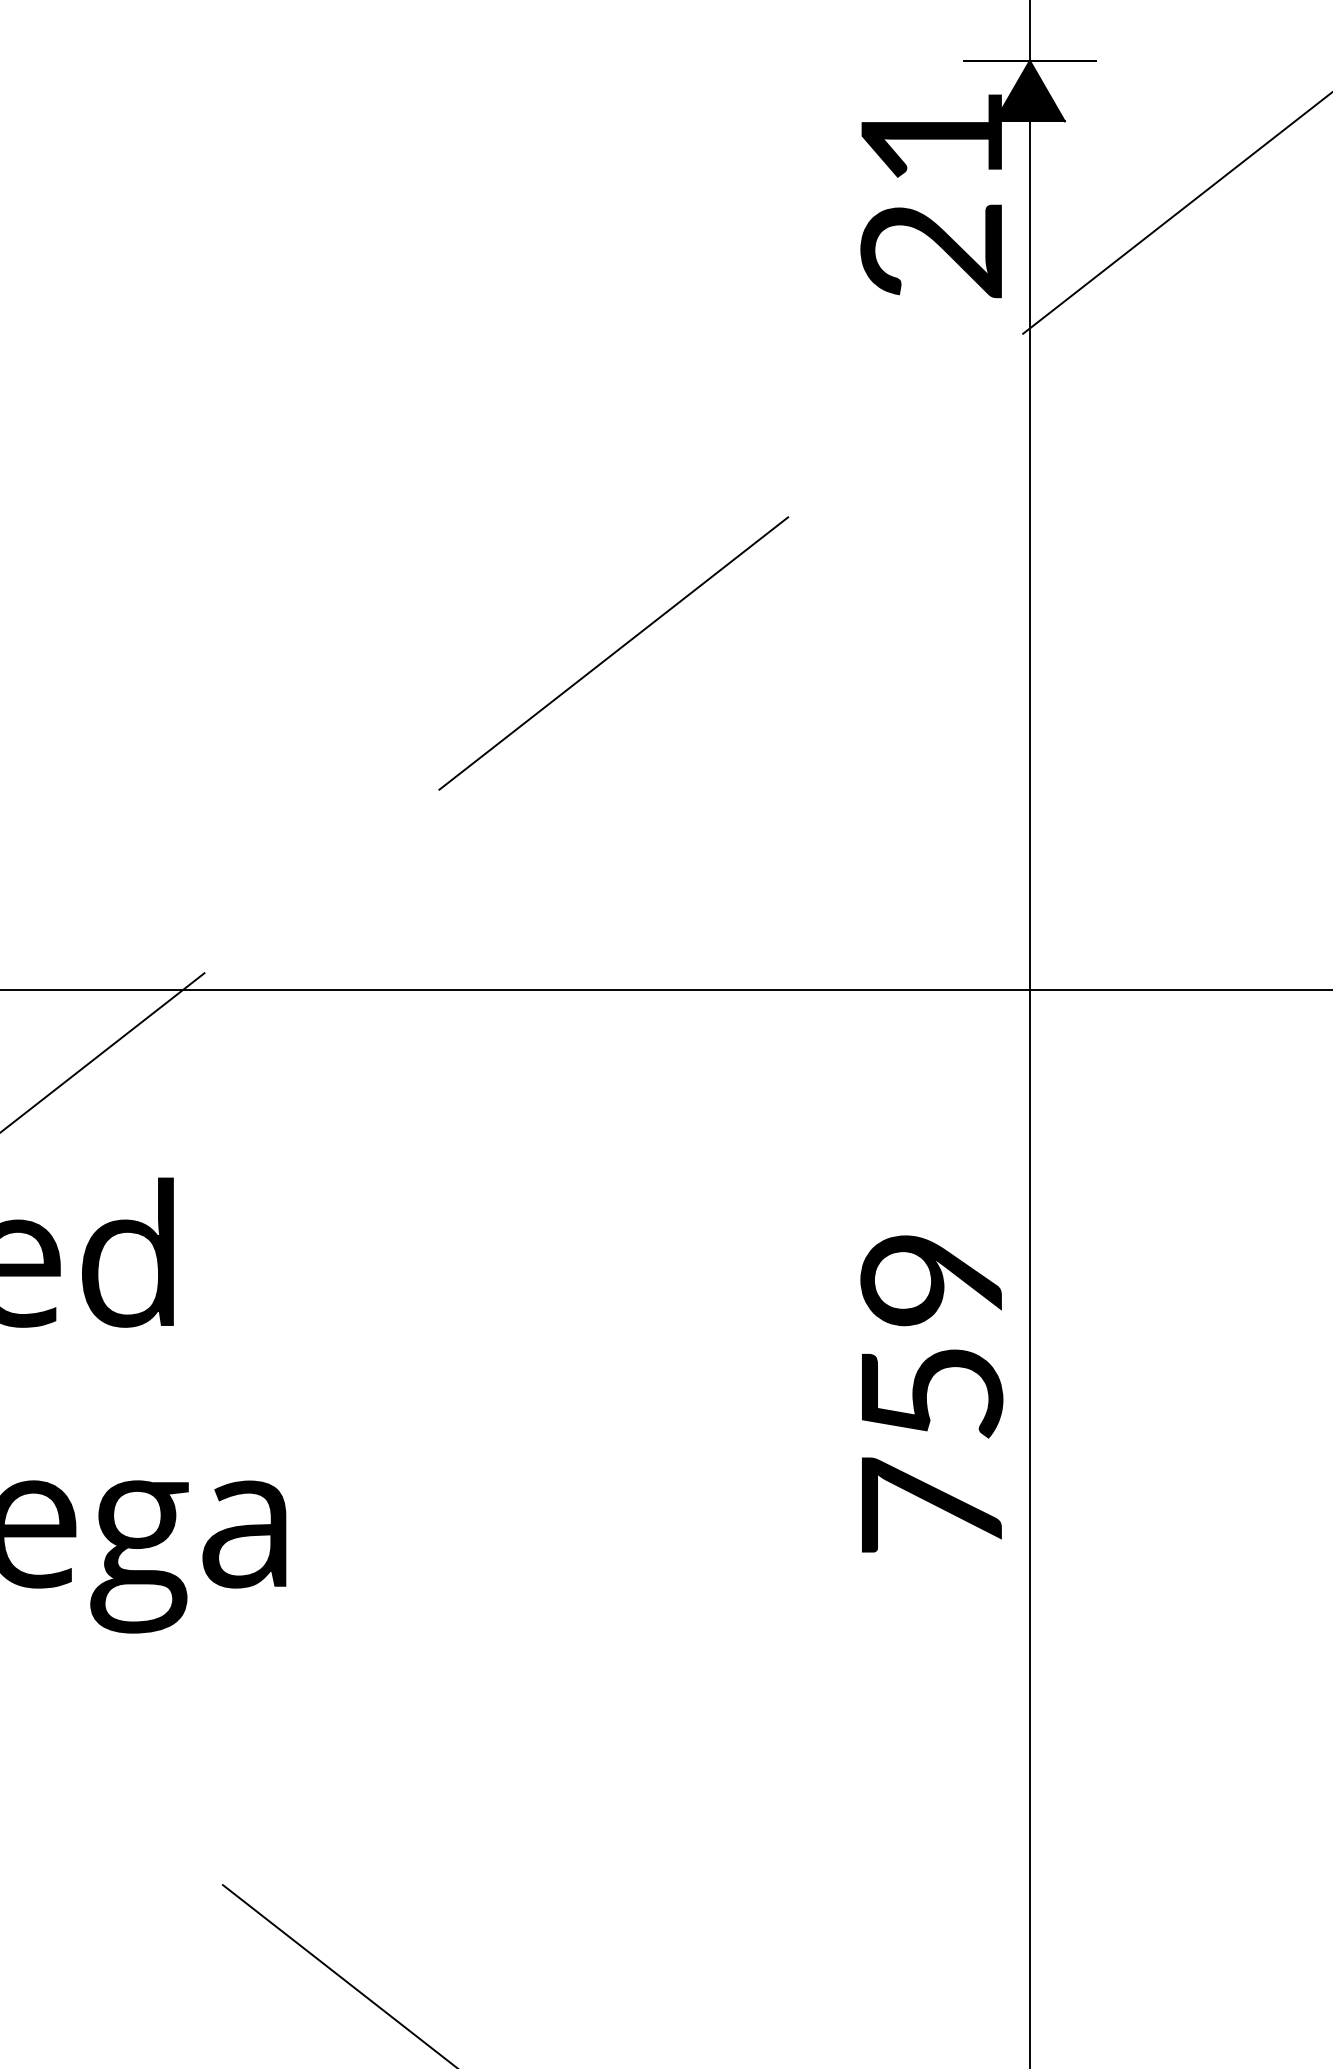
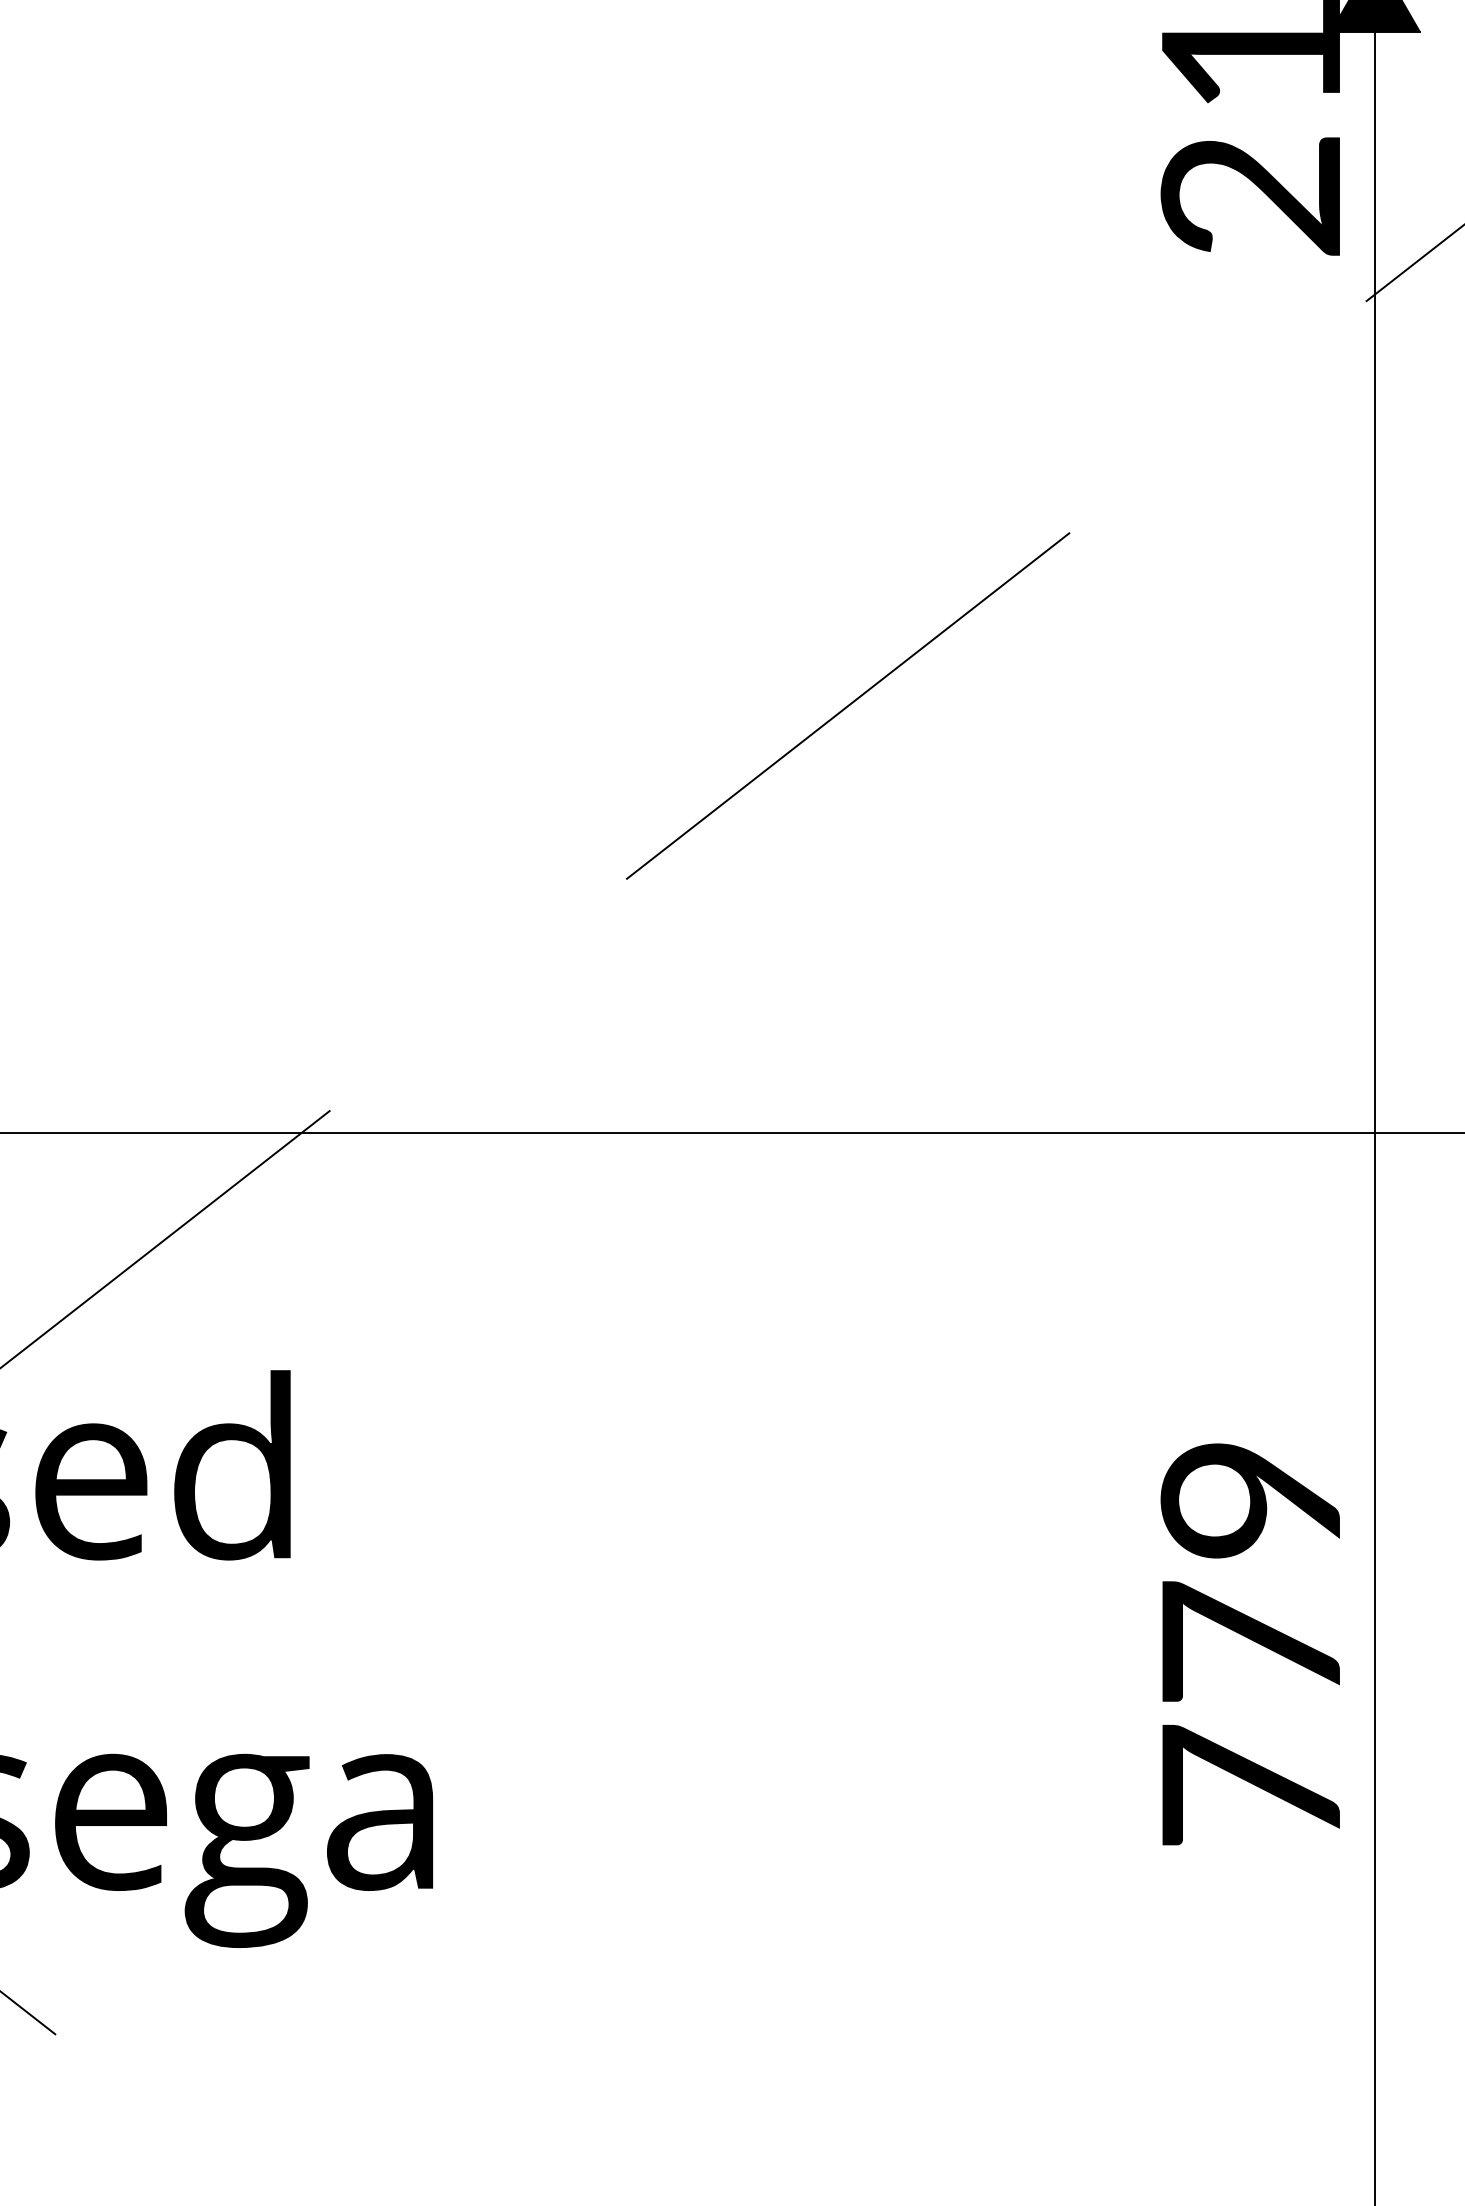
text: (932, 1391) -> (1252, 1641), 759 -> 779

